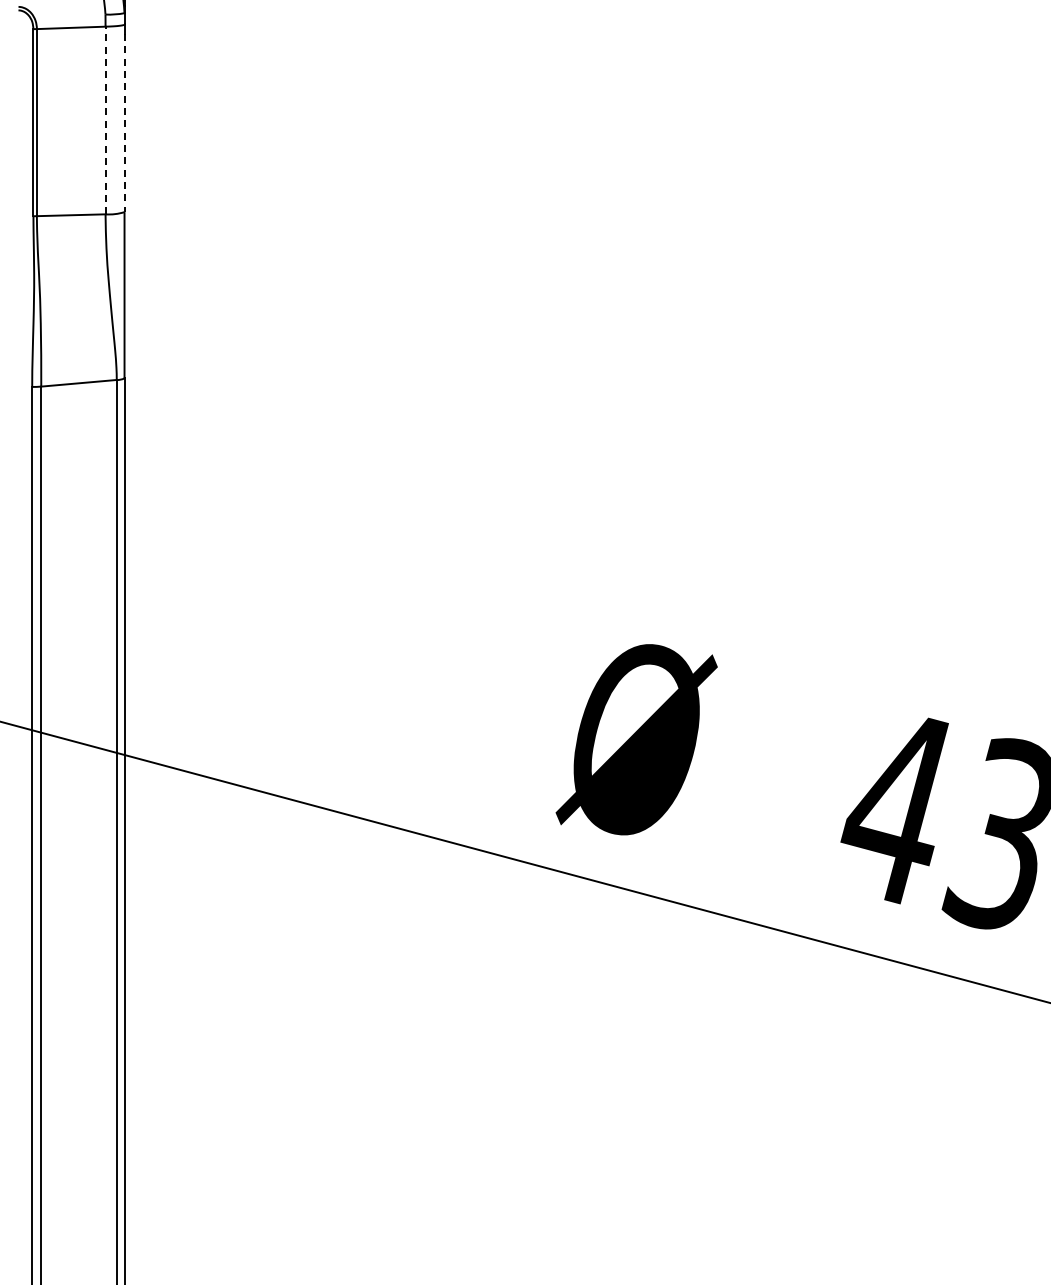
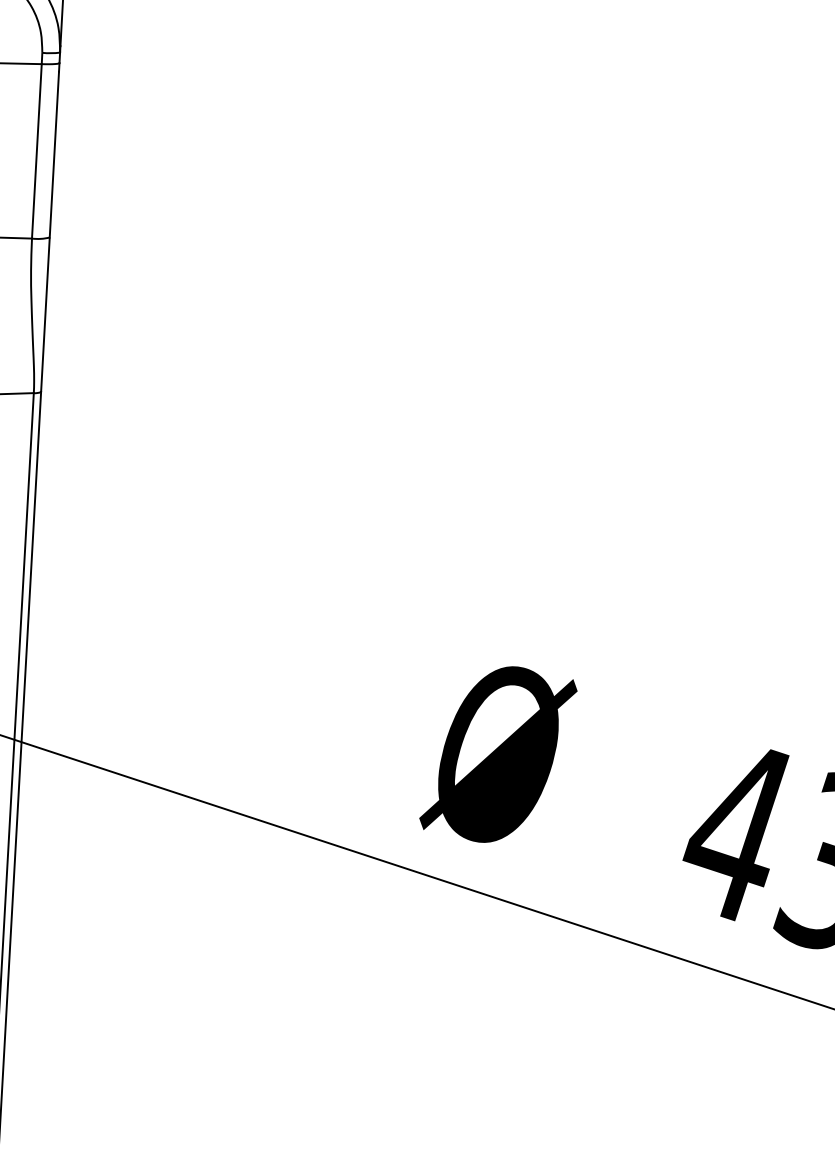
line: (105, 120) -> (36, 151), dashed -> solid
line: (124, 123) -> (54, 155), dashed -> solid

